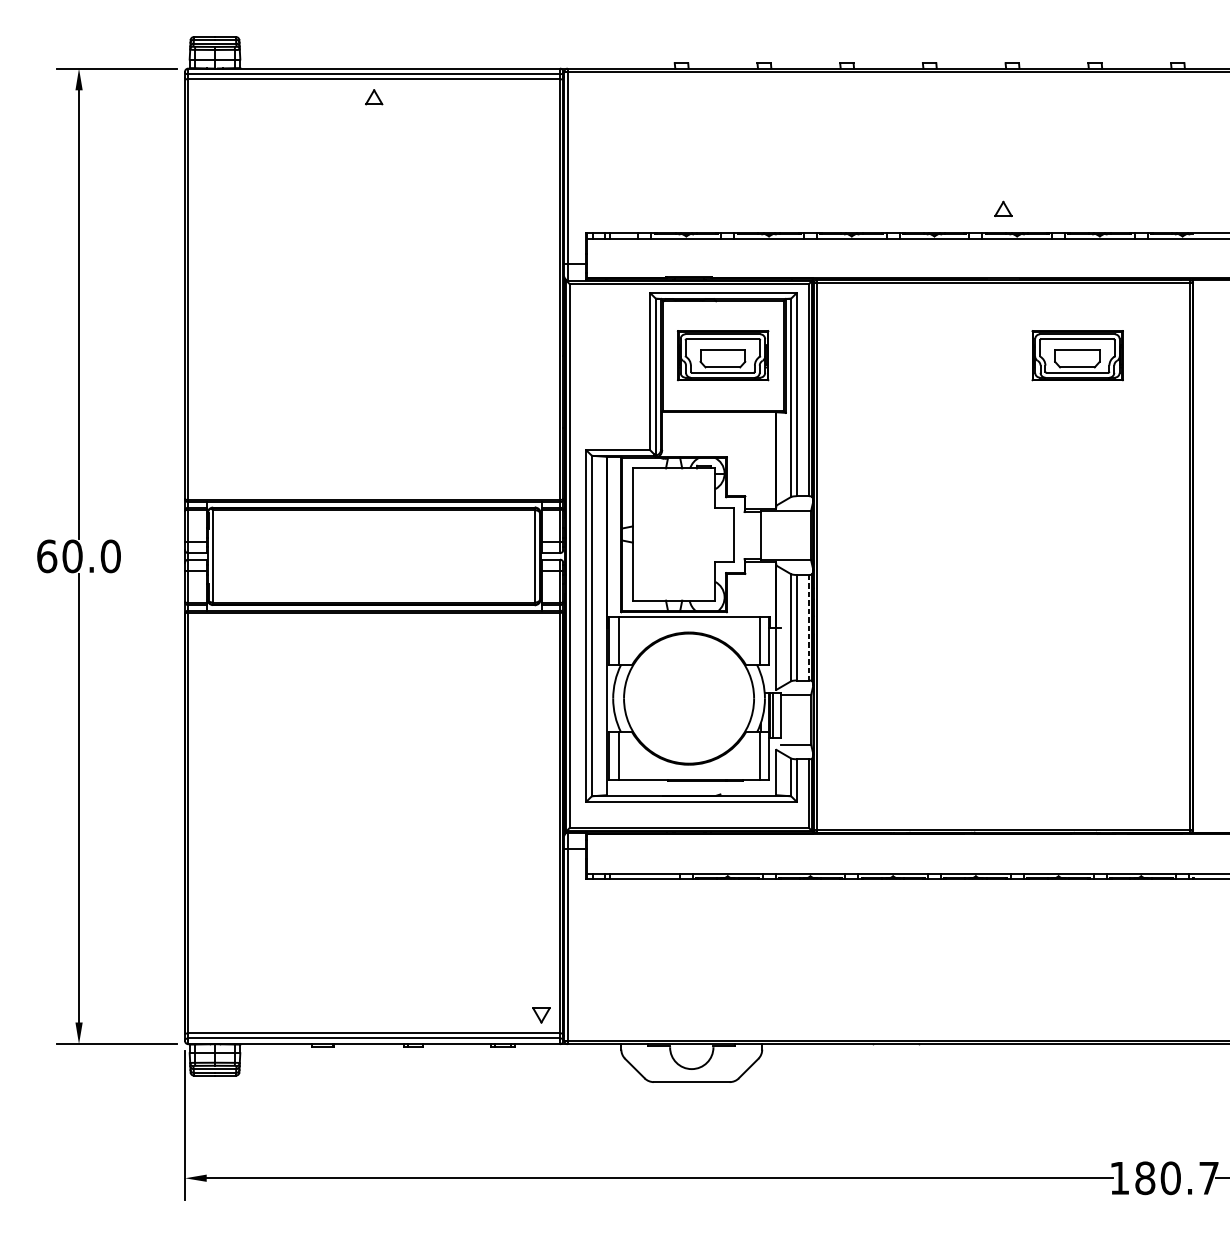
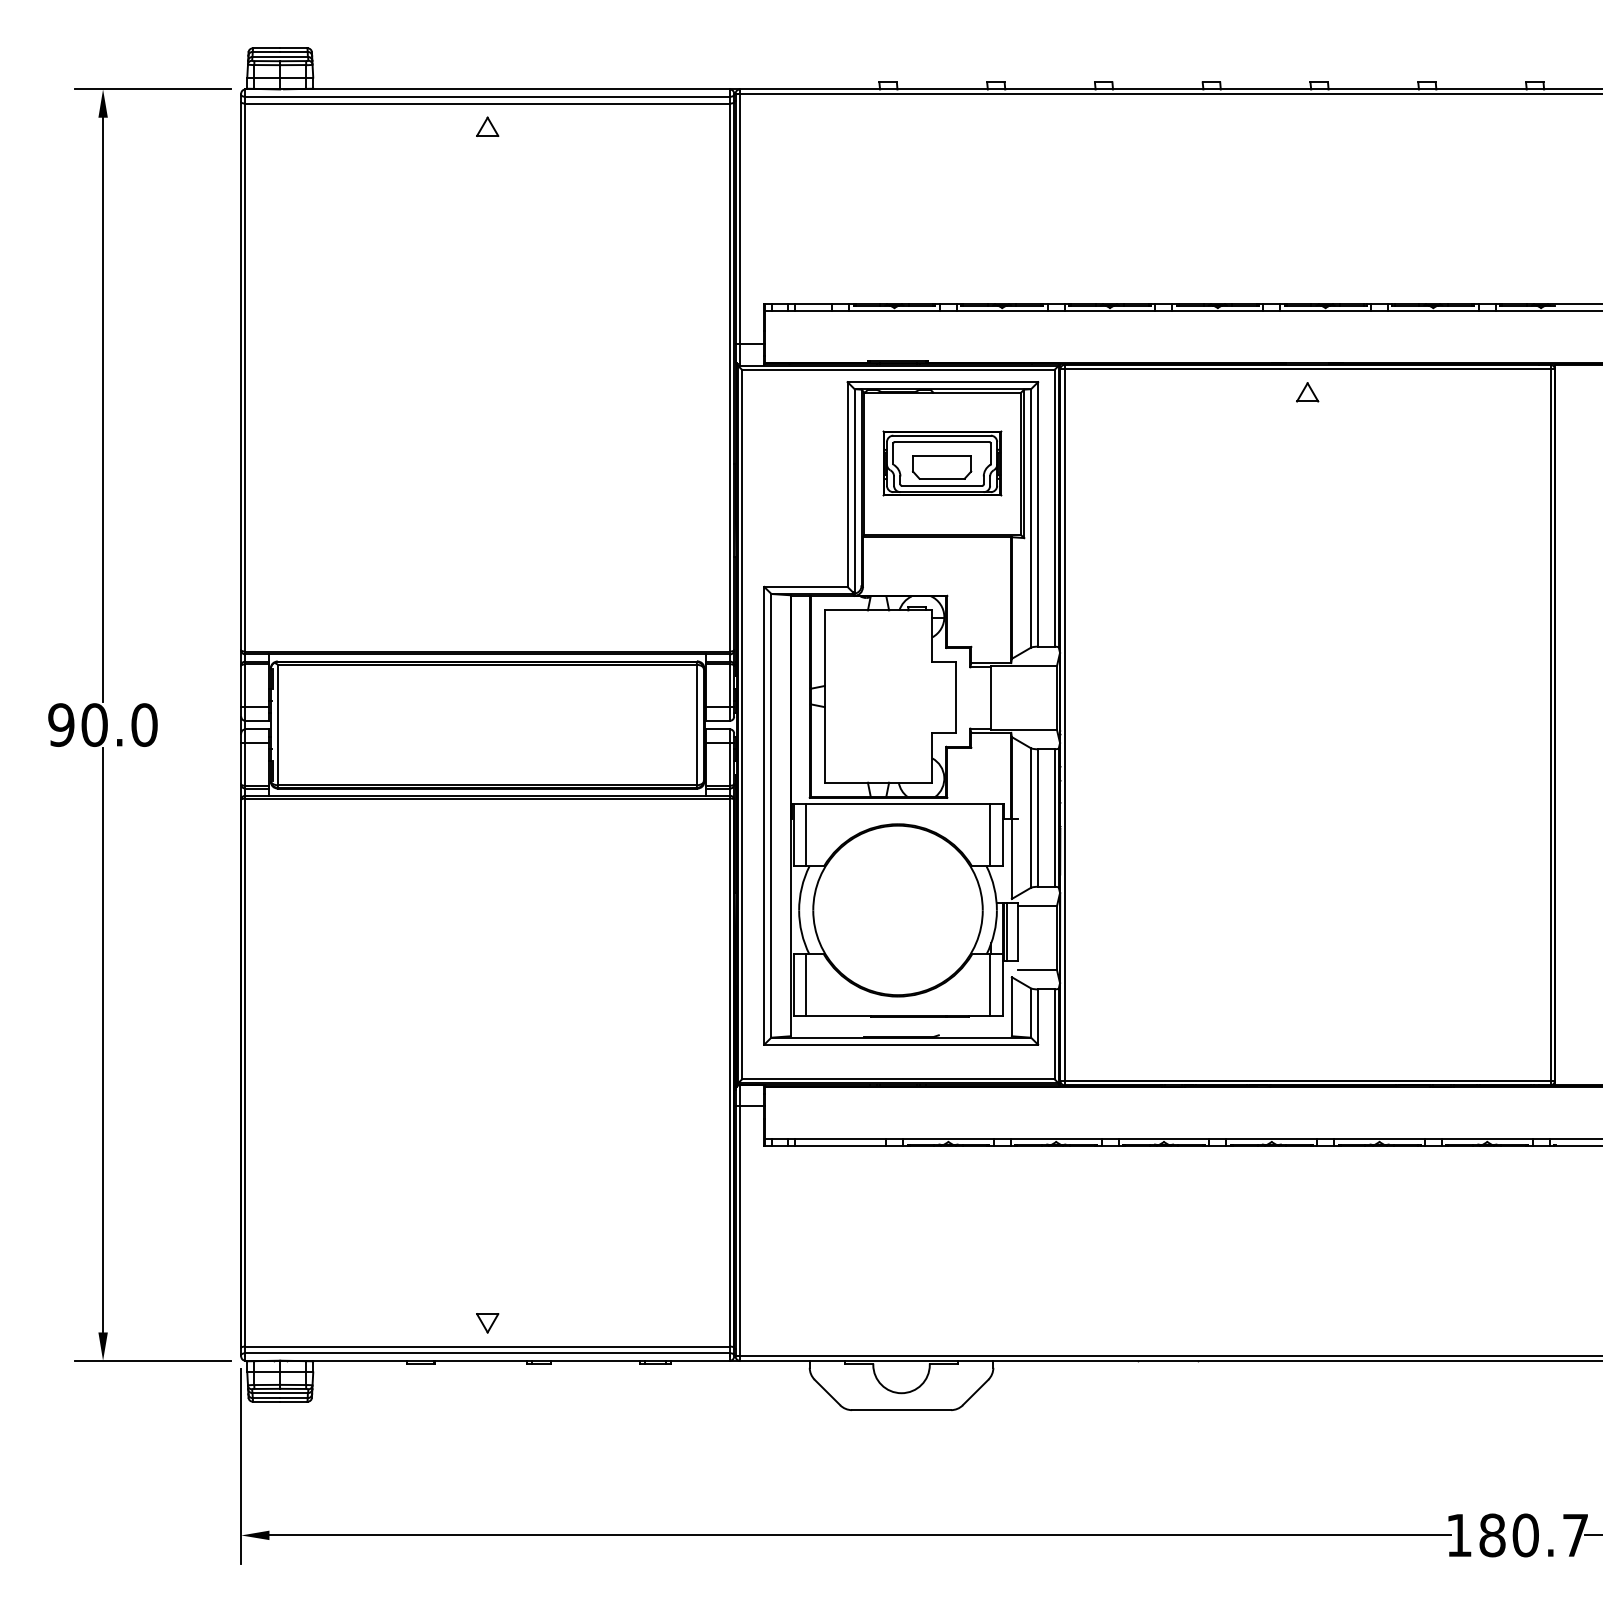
part: (1003, 209) -> (1307, 392), moved
part: (1077, 355) -> (1404, 463), removed
text: (47, 555) -> (61, 724), 60.0 -> 90.0
line: (809, 628) -> (1054, 818), dashed -> solid
part: (541, 1015) -> (487, 1323), moved

